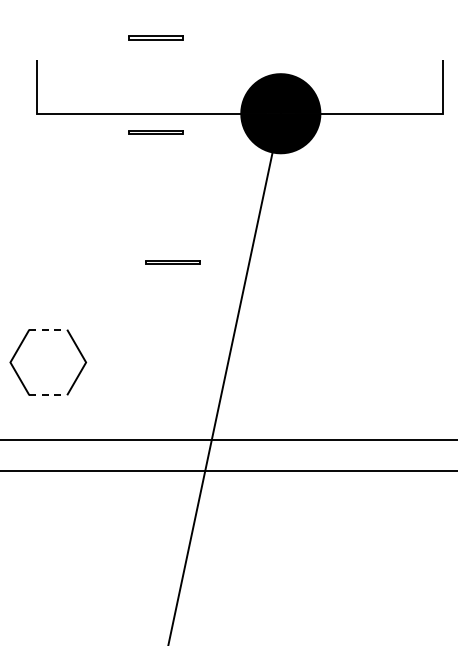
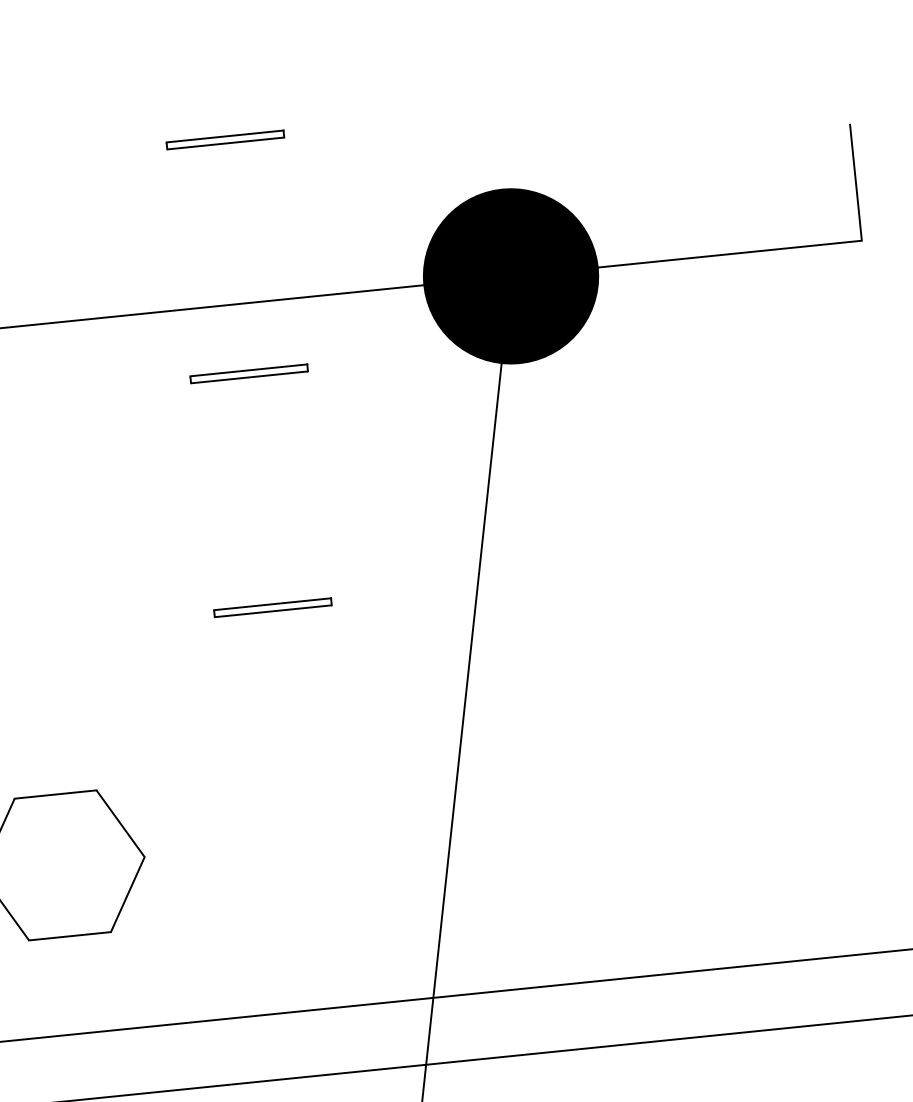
line: (155, 131) -> (246, 372), moved
line: (172, 261) -> (270, 606), moved
line: (48, 329) -> (56, 794), dashed -> solid
line: (48, 395) -> (70, 936), dashed -> solid

